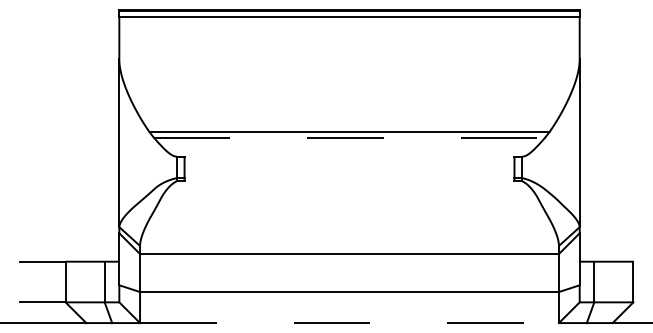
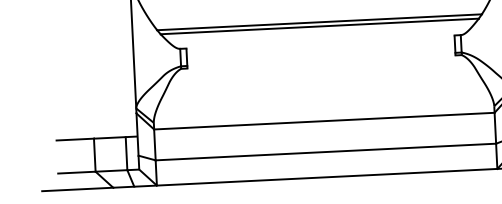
line: (349, 137) -> (319, 26), dashed -> solid
line: (350, 323) -> (327, 177), dashed -> solid

